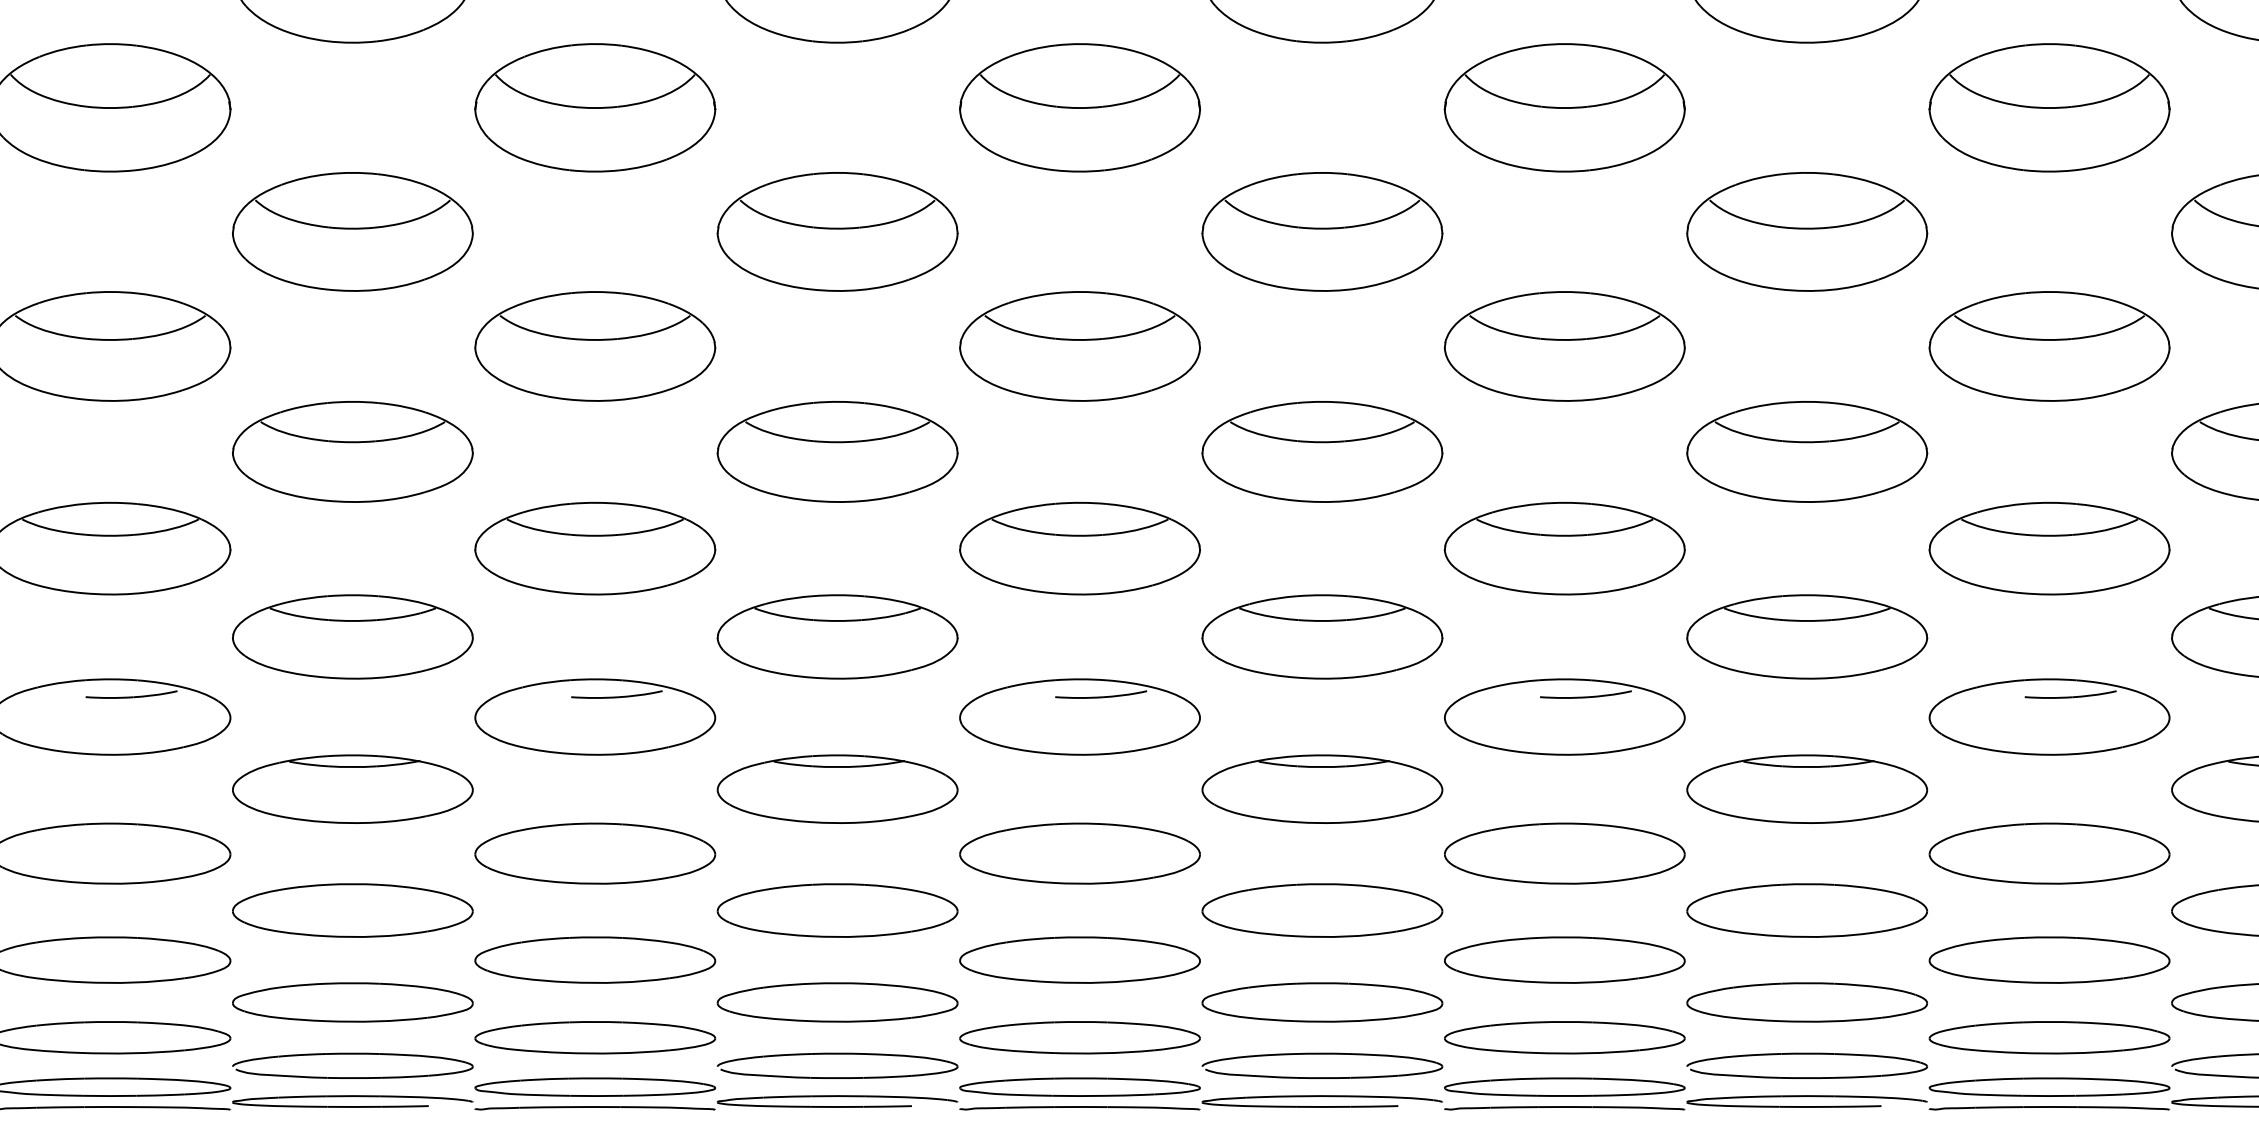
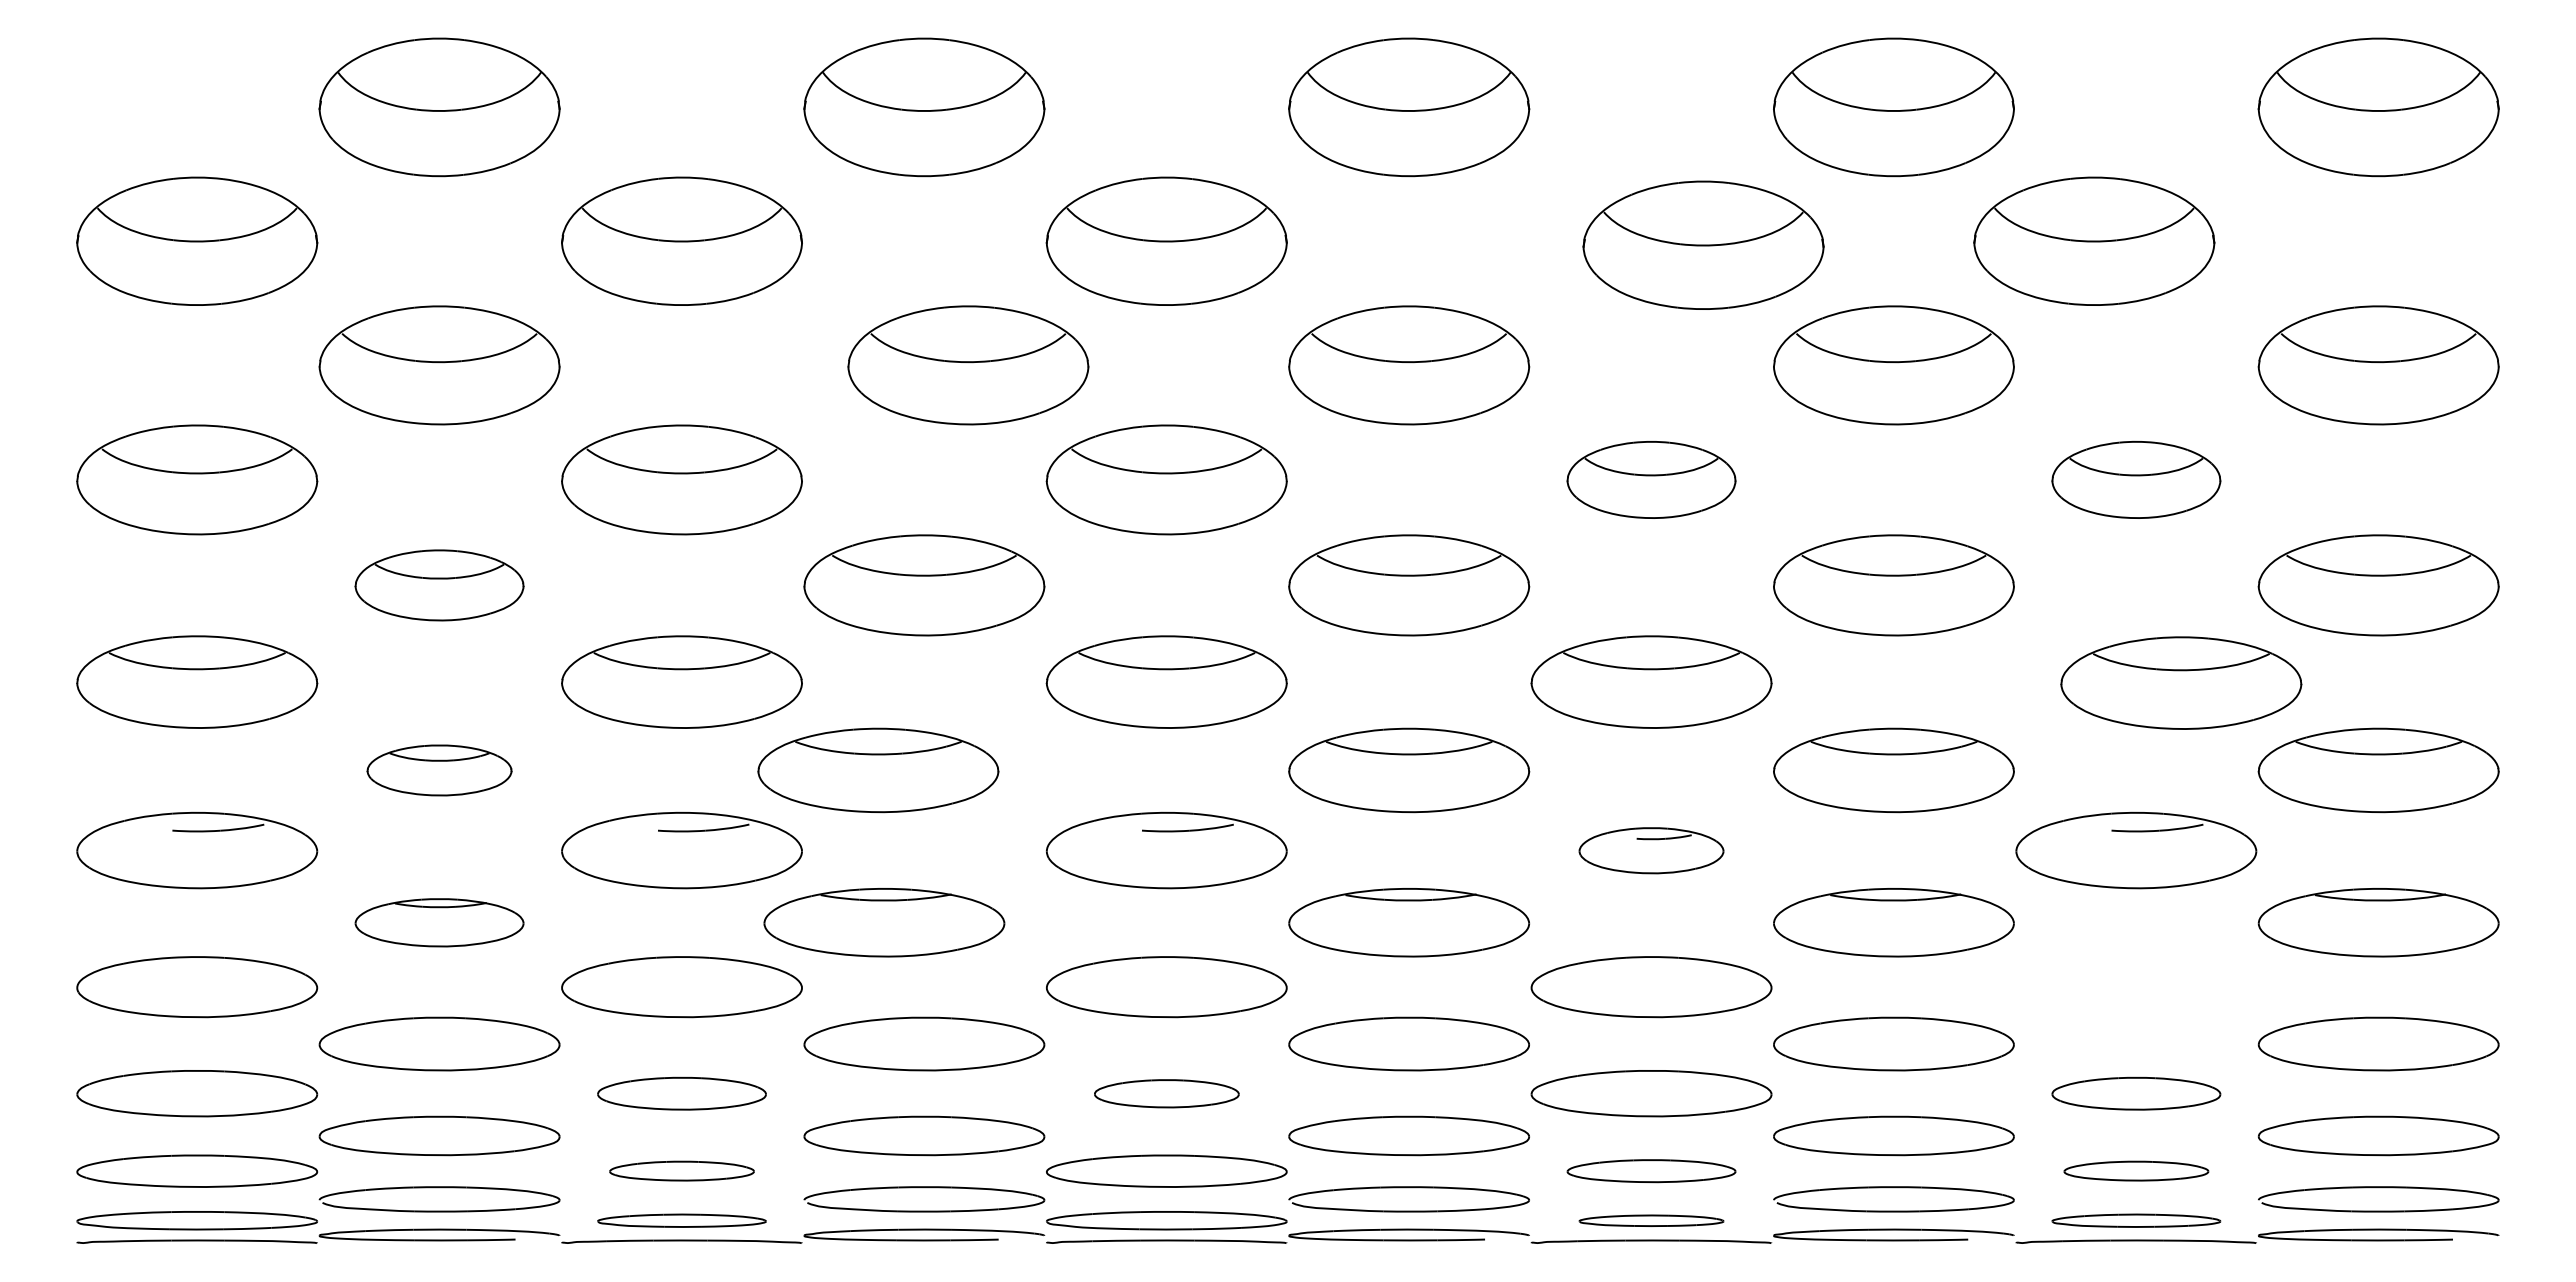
part: (1564, 107) -> (1703, 244), moved
part: (2049, 107) -> (2094, 240), moved
part: (837, 232) -> (968, 365), moved
part: (1564, 346) -> (1651, 479), size x0.7
part: (2049, 346) -> (2136, 479), size x0.7
part: (352, 452) -> (439, 585), size x0.7
part: (2049, 548) -> (2181, 682), moved
part: (352, 637) -> (439, 770), size x0.6
part: (837, 637) -> (878, 770), moved
part: (1564, 717) -> (1651, 850), size x0.6
part: (352, 789) -> (439, 922), size x0.7
part: (837, 789) -> (884, 922), moved
part: (2049, 854) -> (2136, 987), removed
part: (594, 960) -> (681, 1093), size x0.7
part: (1079, 960) -> (1166, 1093), size x0.6
part: (2049, 960) -> (2136, 1093), size x0.7
part: (594, 1037) -> (681, 1170), size x0.6
part: (1564, 1037) -> (1651, 1170), size x0.7
part: (2049, 1037) -> (2136, 1170), size x0.6
part: (594, 1087) -> (681, 1220), size x0.7
part: (1564, 1087) -> (1651, 1220), size x0.6
part: (2049, 1087) -> (2136, 1220), size x0.7

